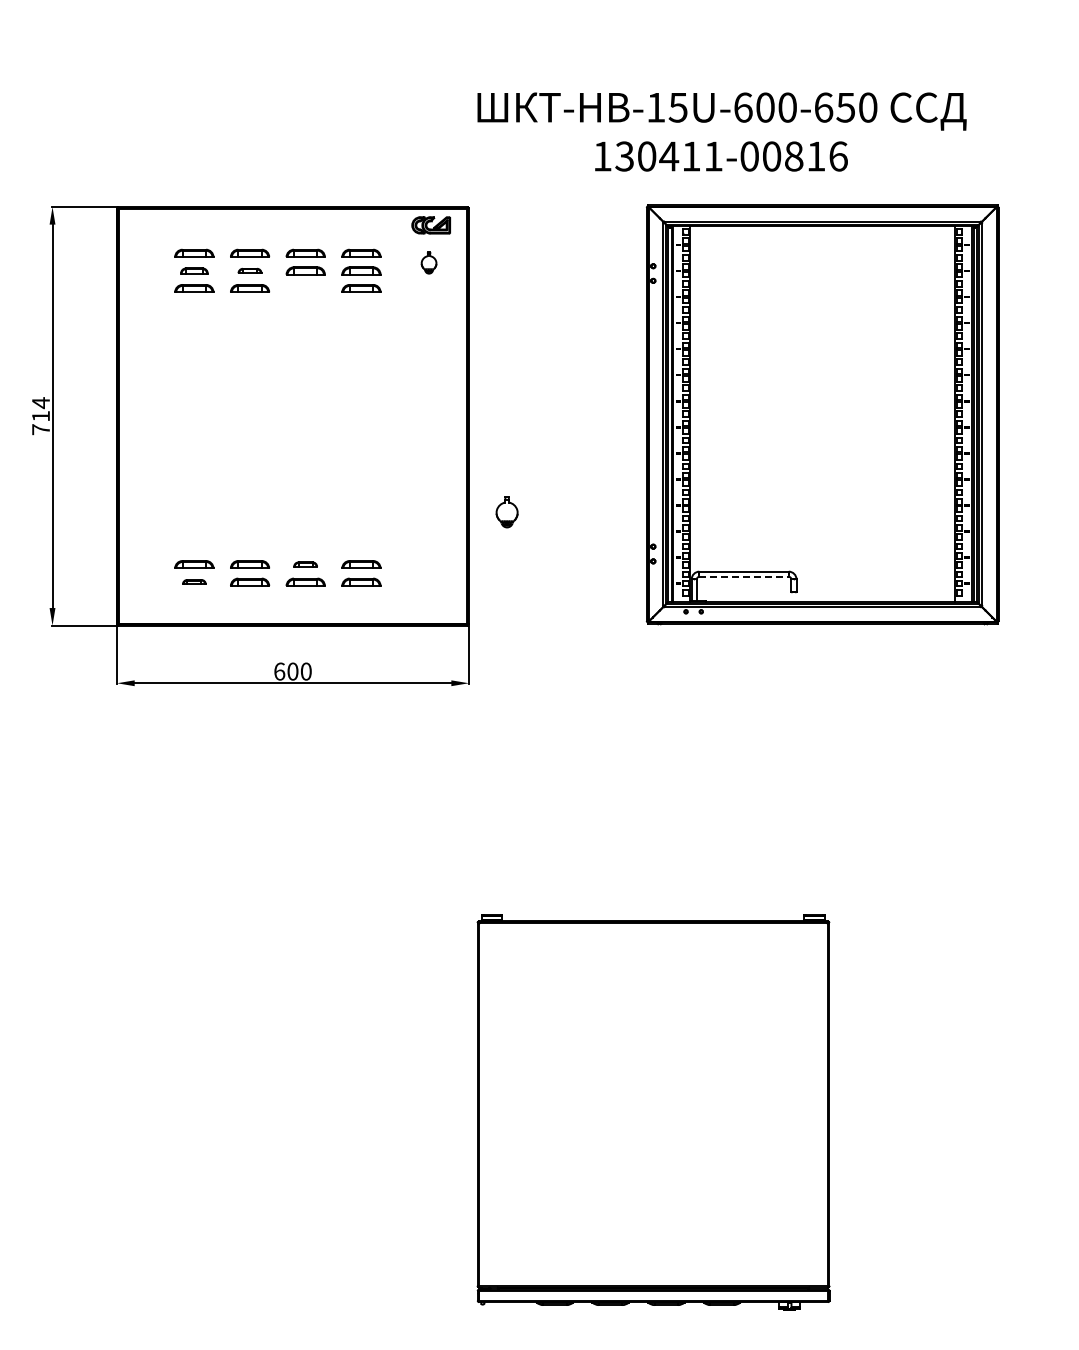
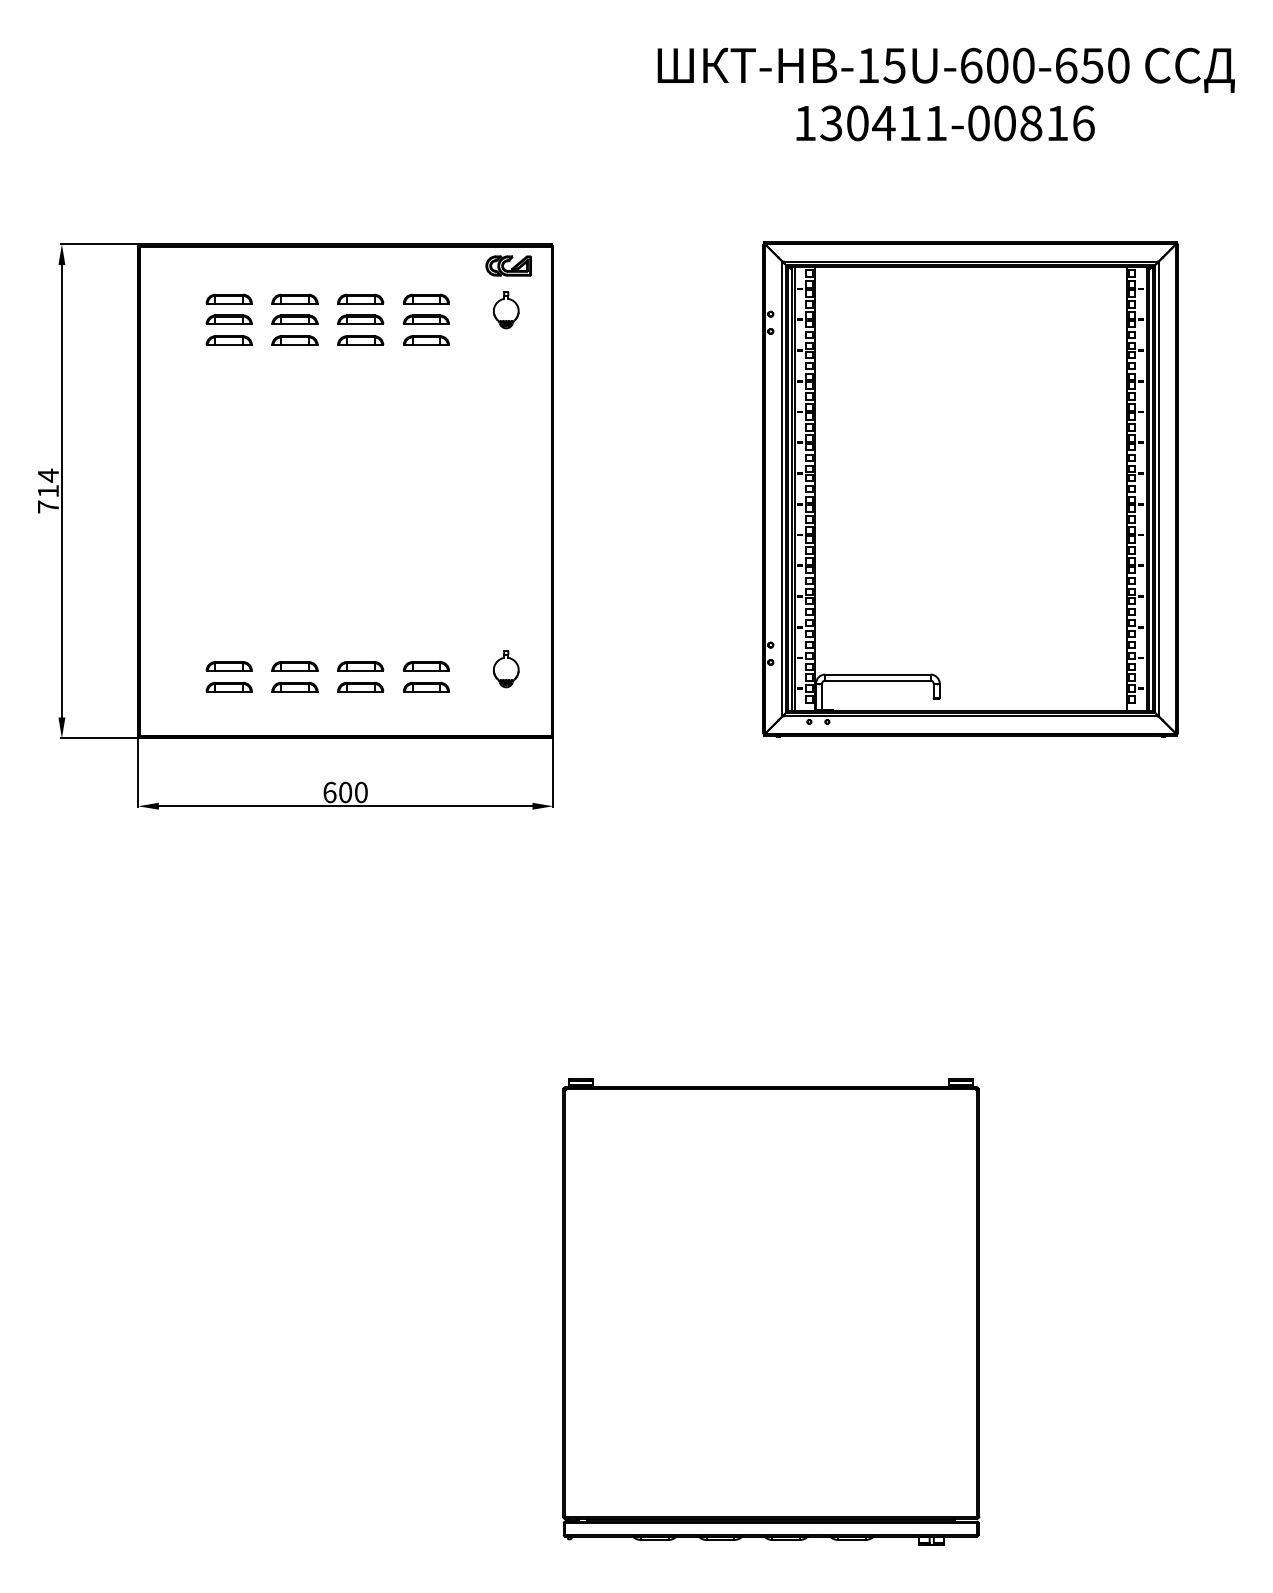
text: (721, 131) -> (945, 93), moved
part: (428, 262) -> (505, 309), size x1.43
part: (194, 270) -> (229, 319), size x1.43
part: (249, 270) -> (294, 319), size x1.67
part: (305, 288) -> (360, 340), added
part: (506, 512) -> (505, 669), moved
part: (305, 564) -> (360, 666), size x1.67
line: (744, 576) -> (878, 680), dashed -> solid
part: (194, 581) -> (229, 686), size x1.67

